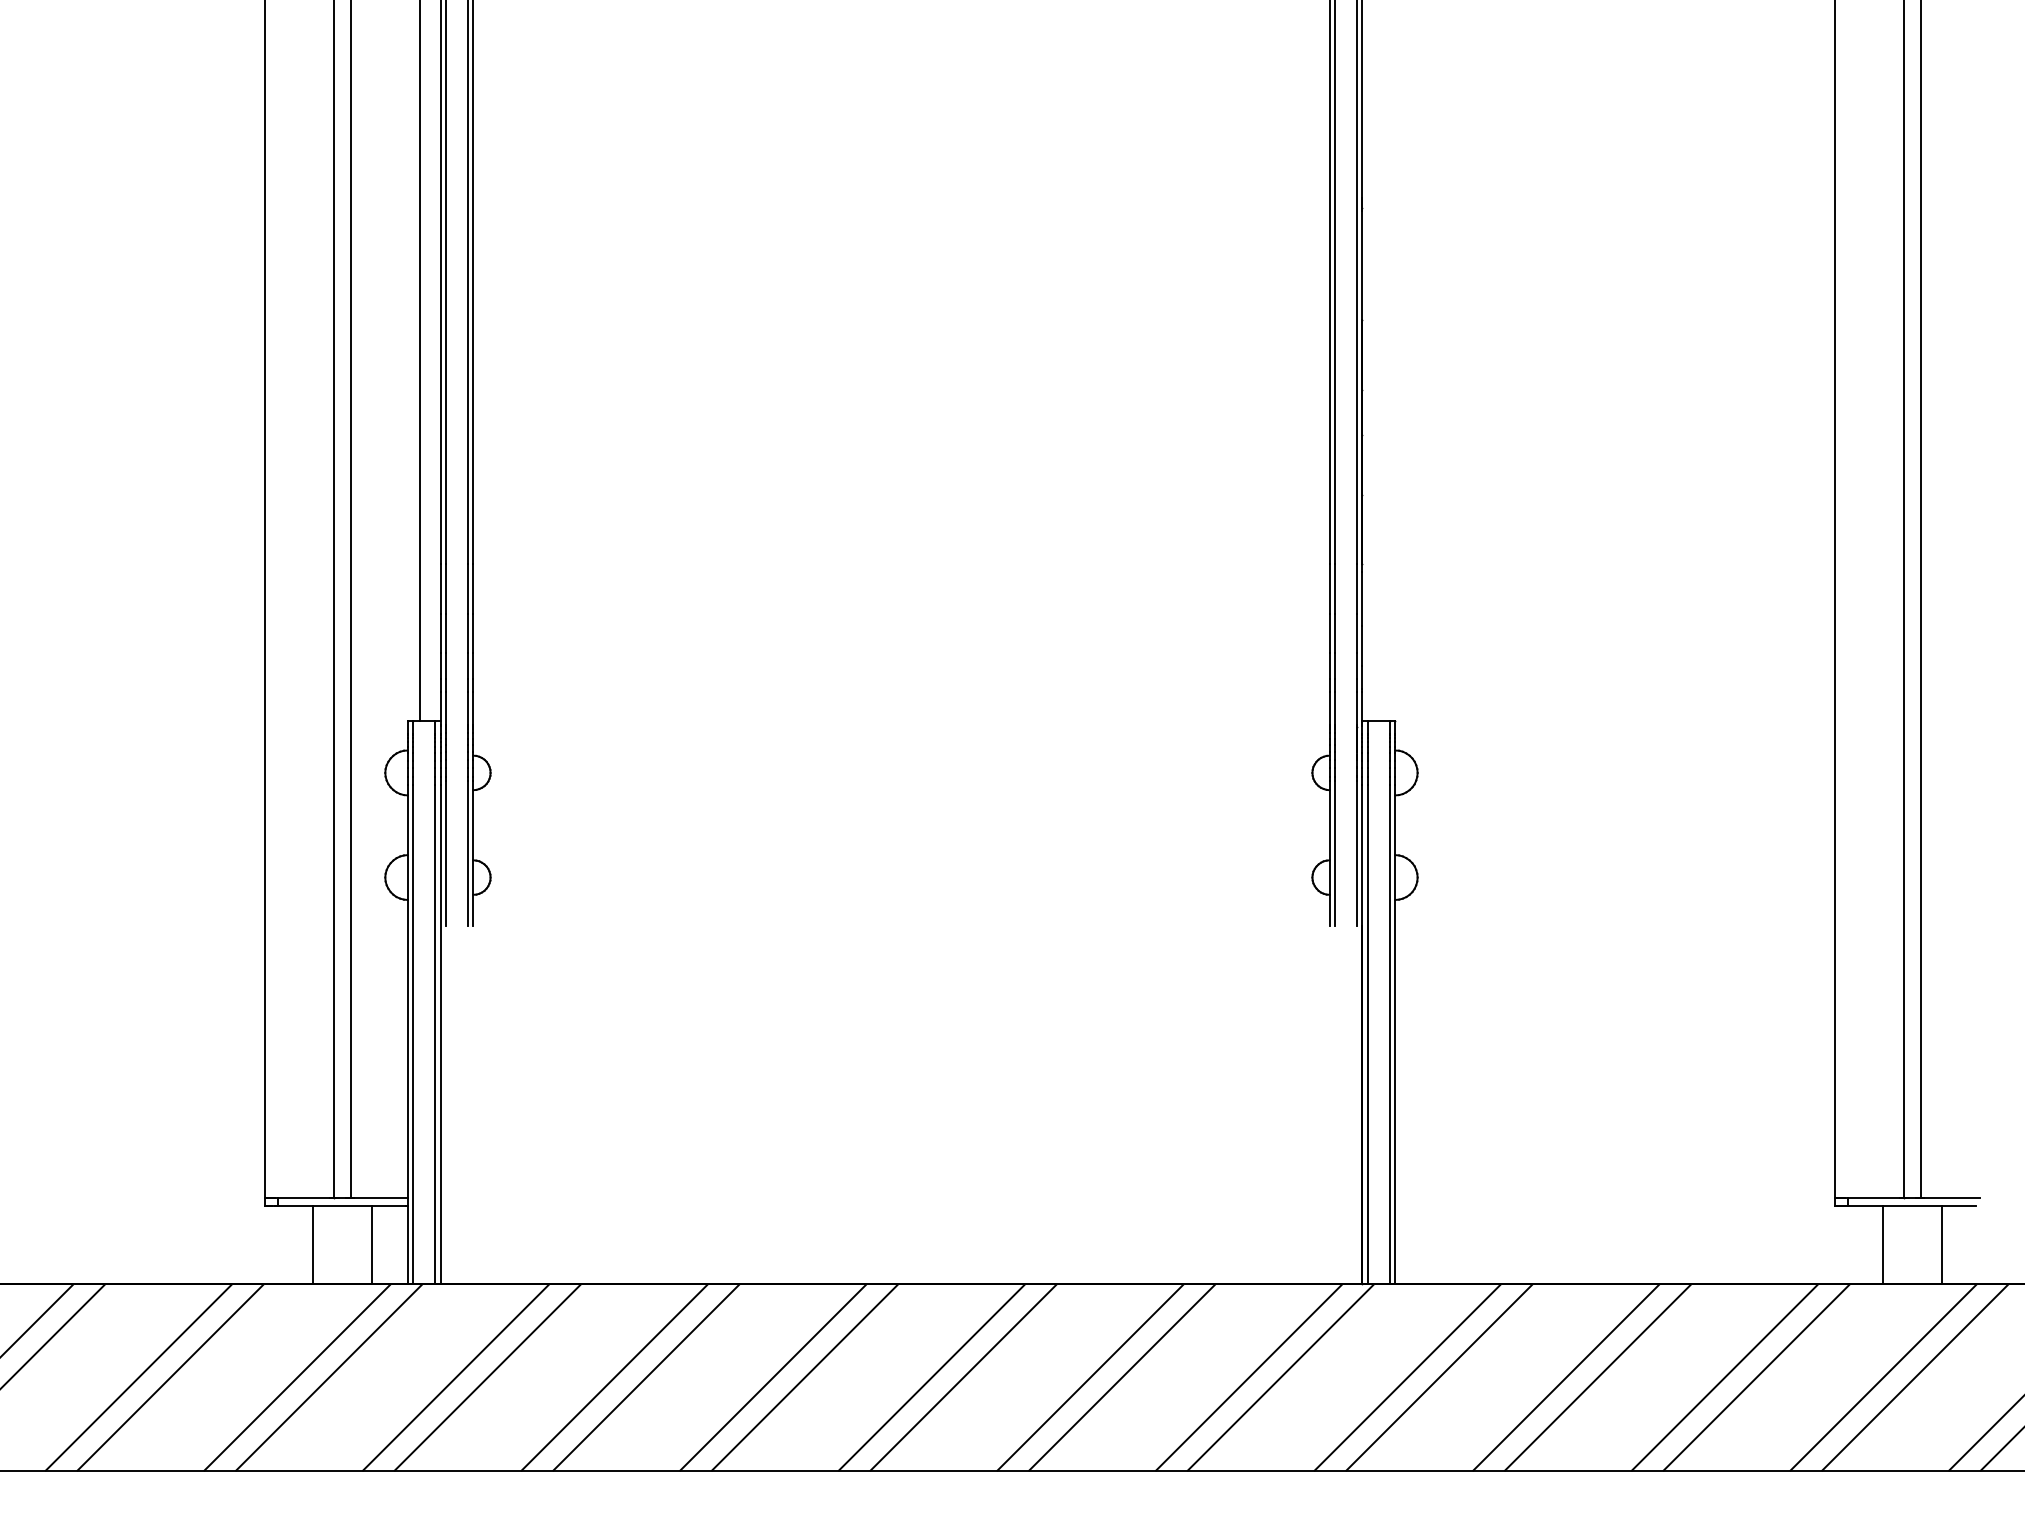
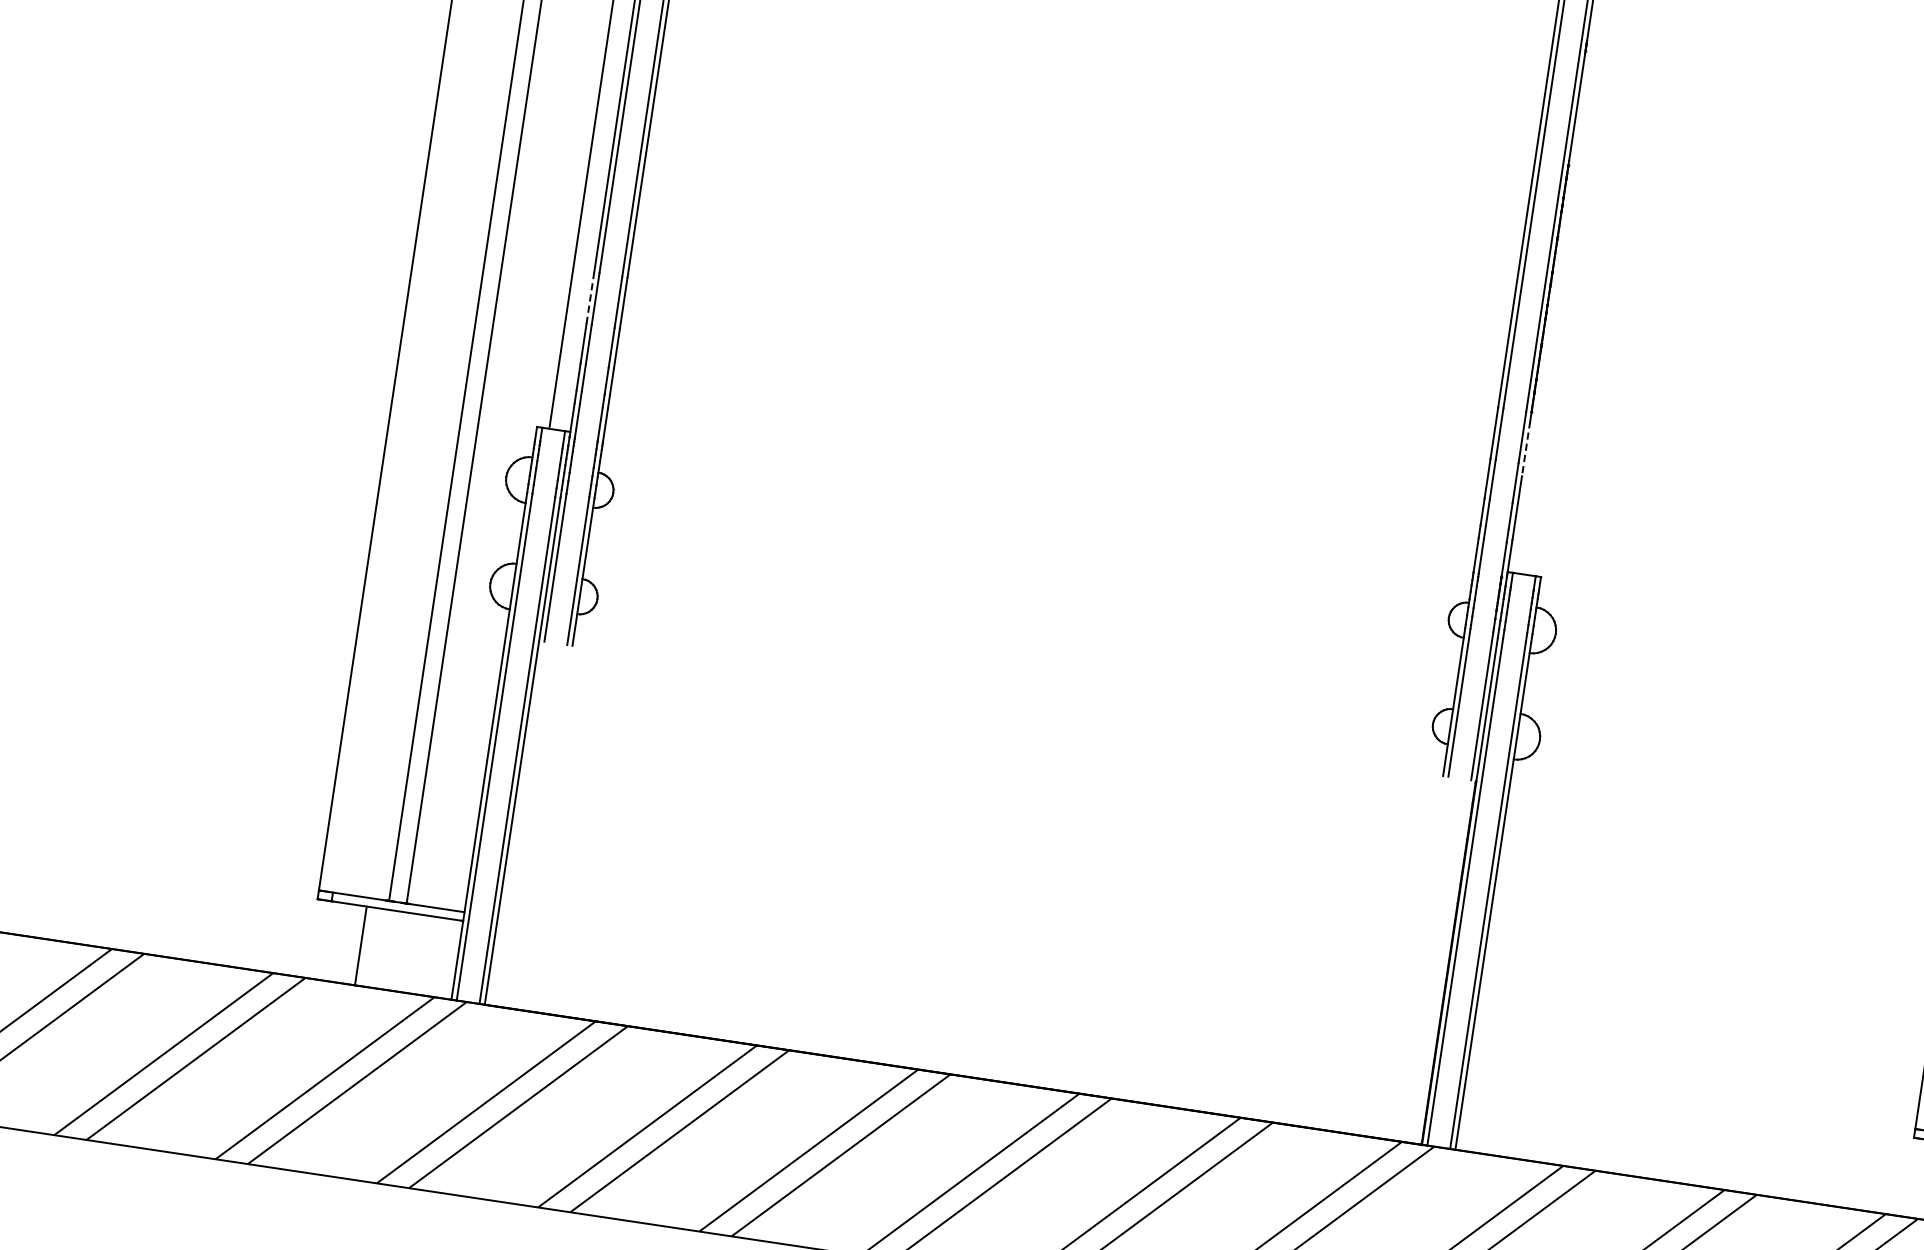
line: (440, 588) -> (590, 297), solid -> dashed
line: (1362, 599) -> (1526, 449), solid -> dashed
line: (371, 1245) -> (420, 955), removed

